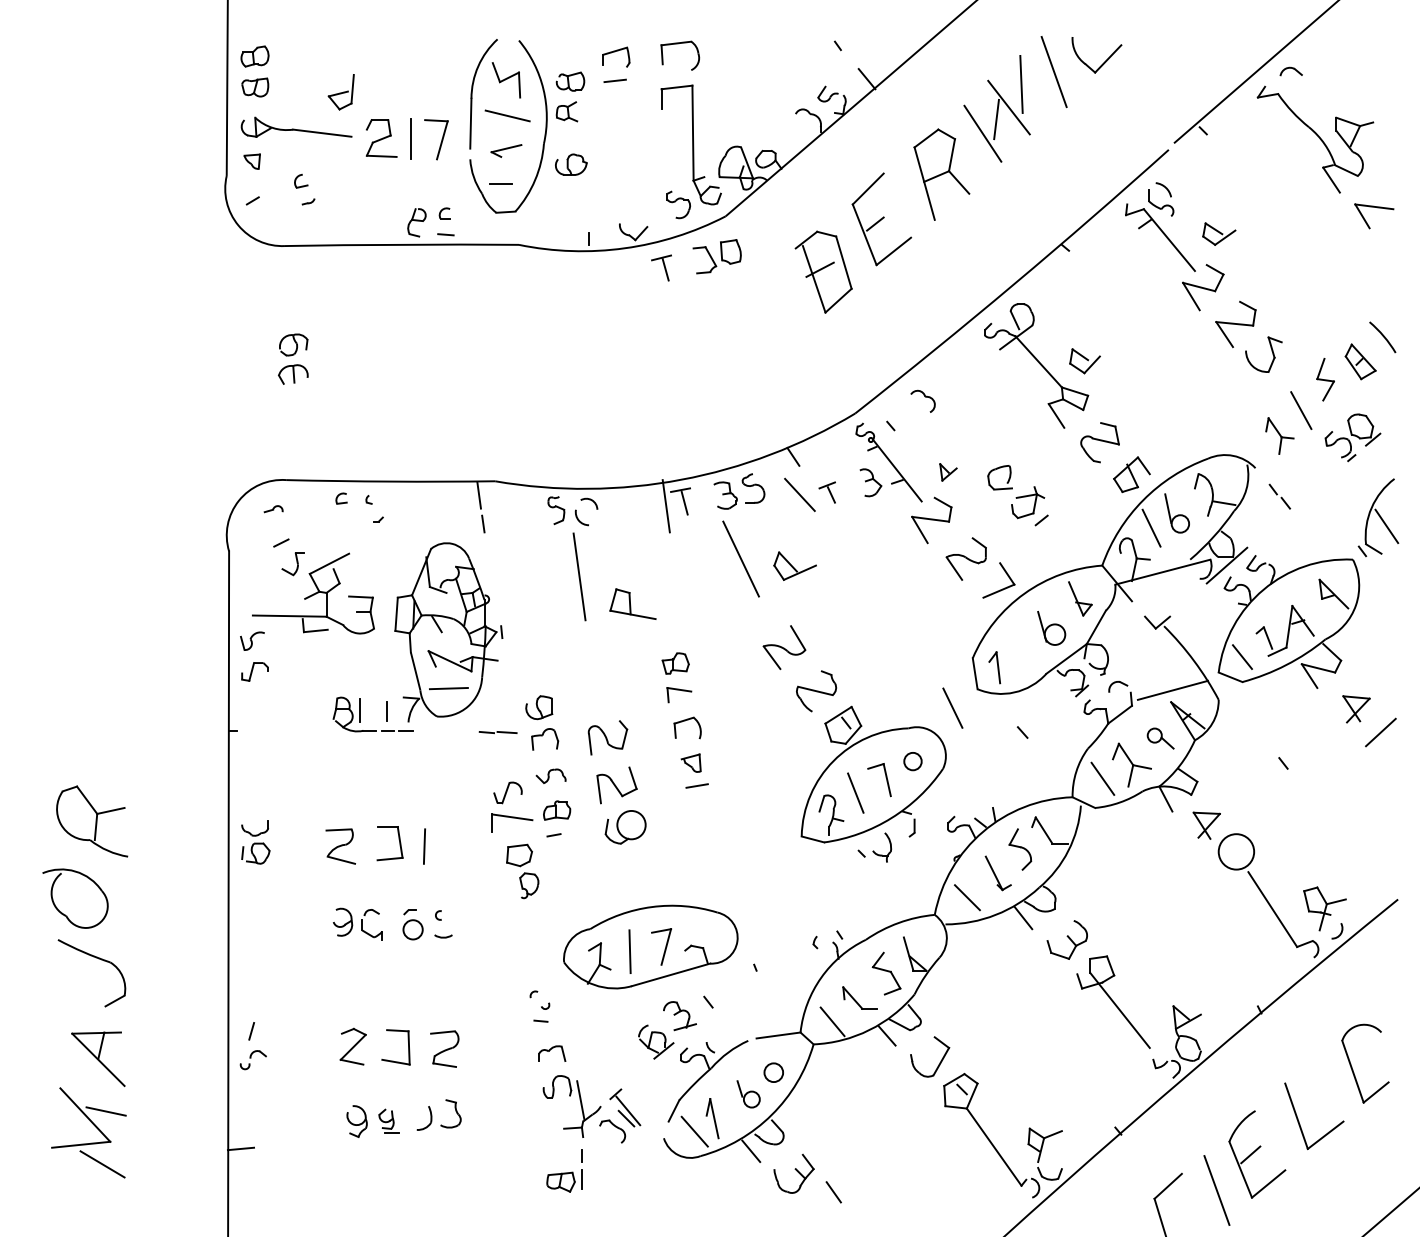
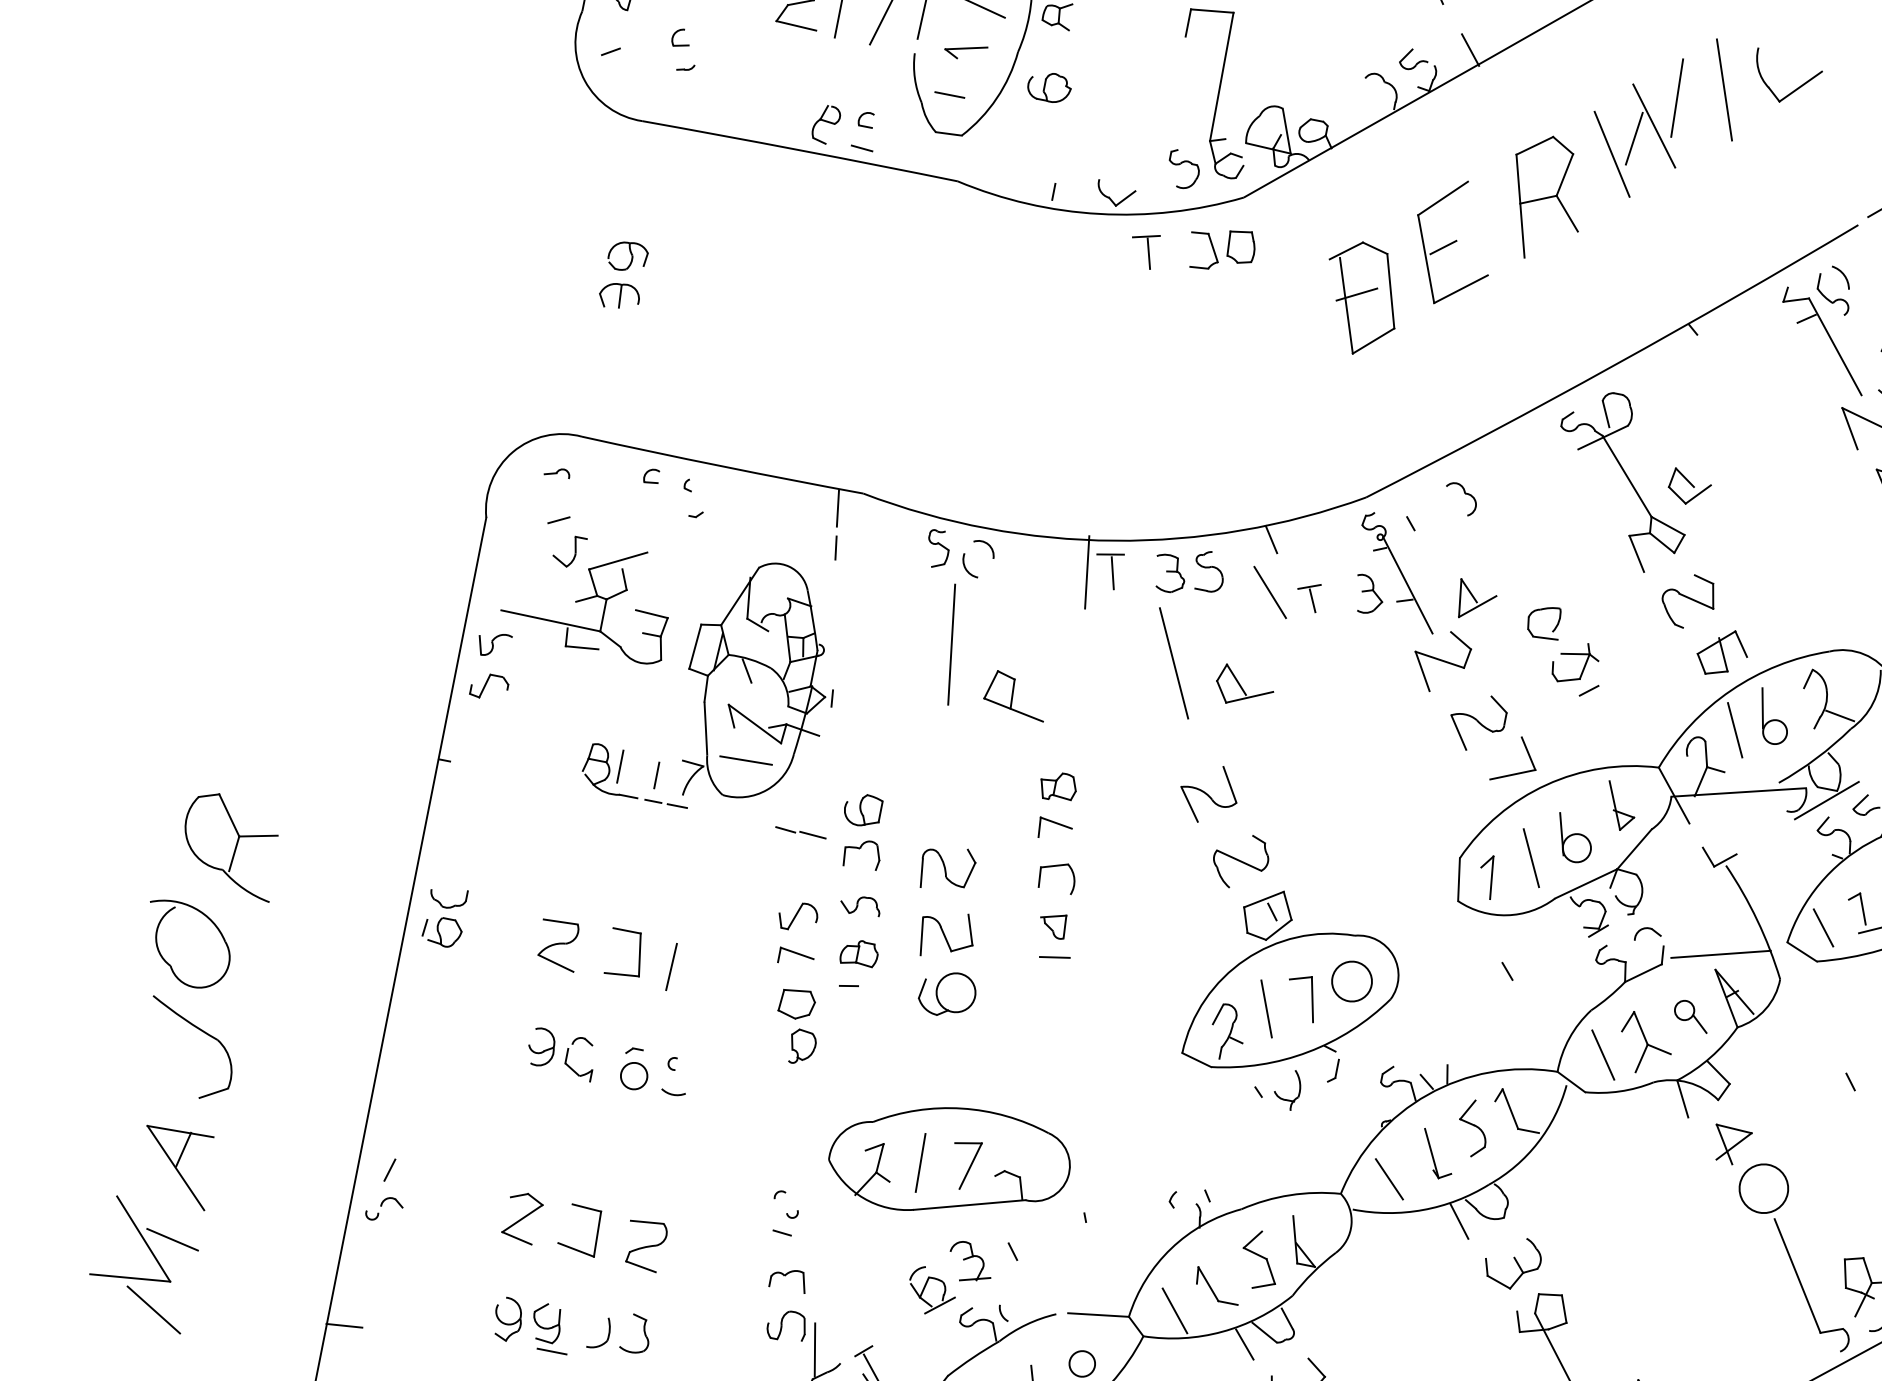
part: (948, 472) -> (1476, 601), size x1.67
line: (952, 707) -> (1531, 857), moved
circle: (912, 761) -> (1351, 981), size x1.67
part: (512, 822) -> (796, 957), size x0.62
part: (389, 1120) -> (551, 1326), size x1.43

